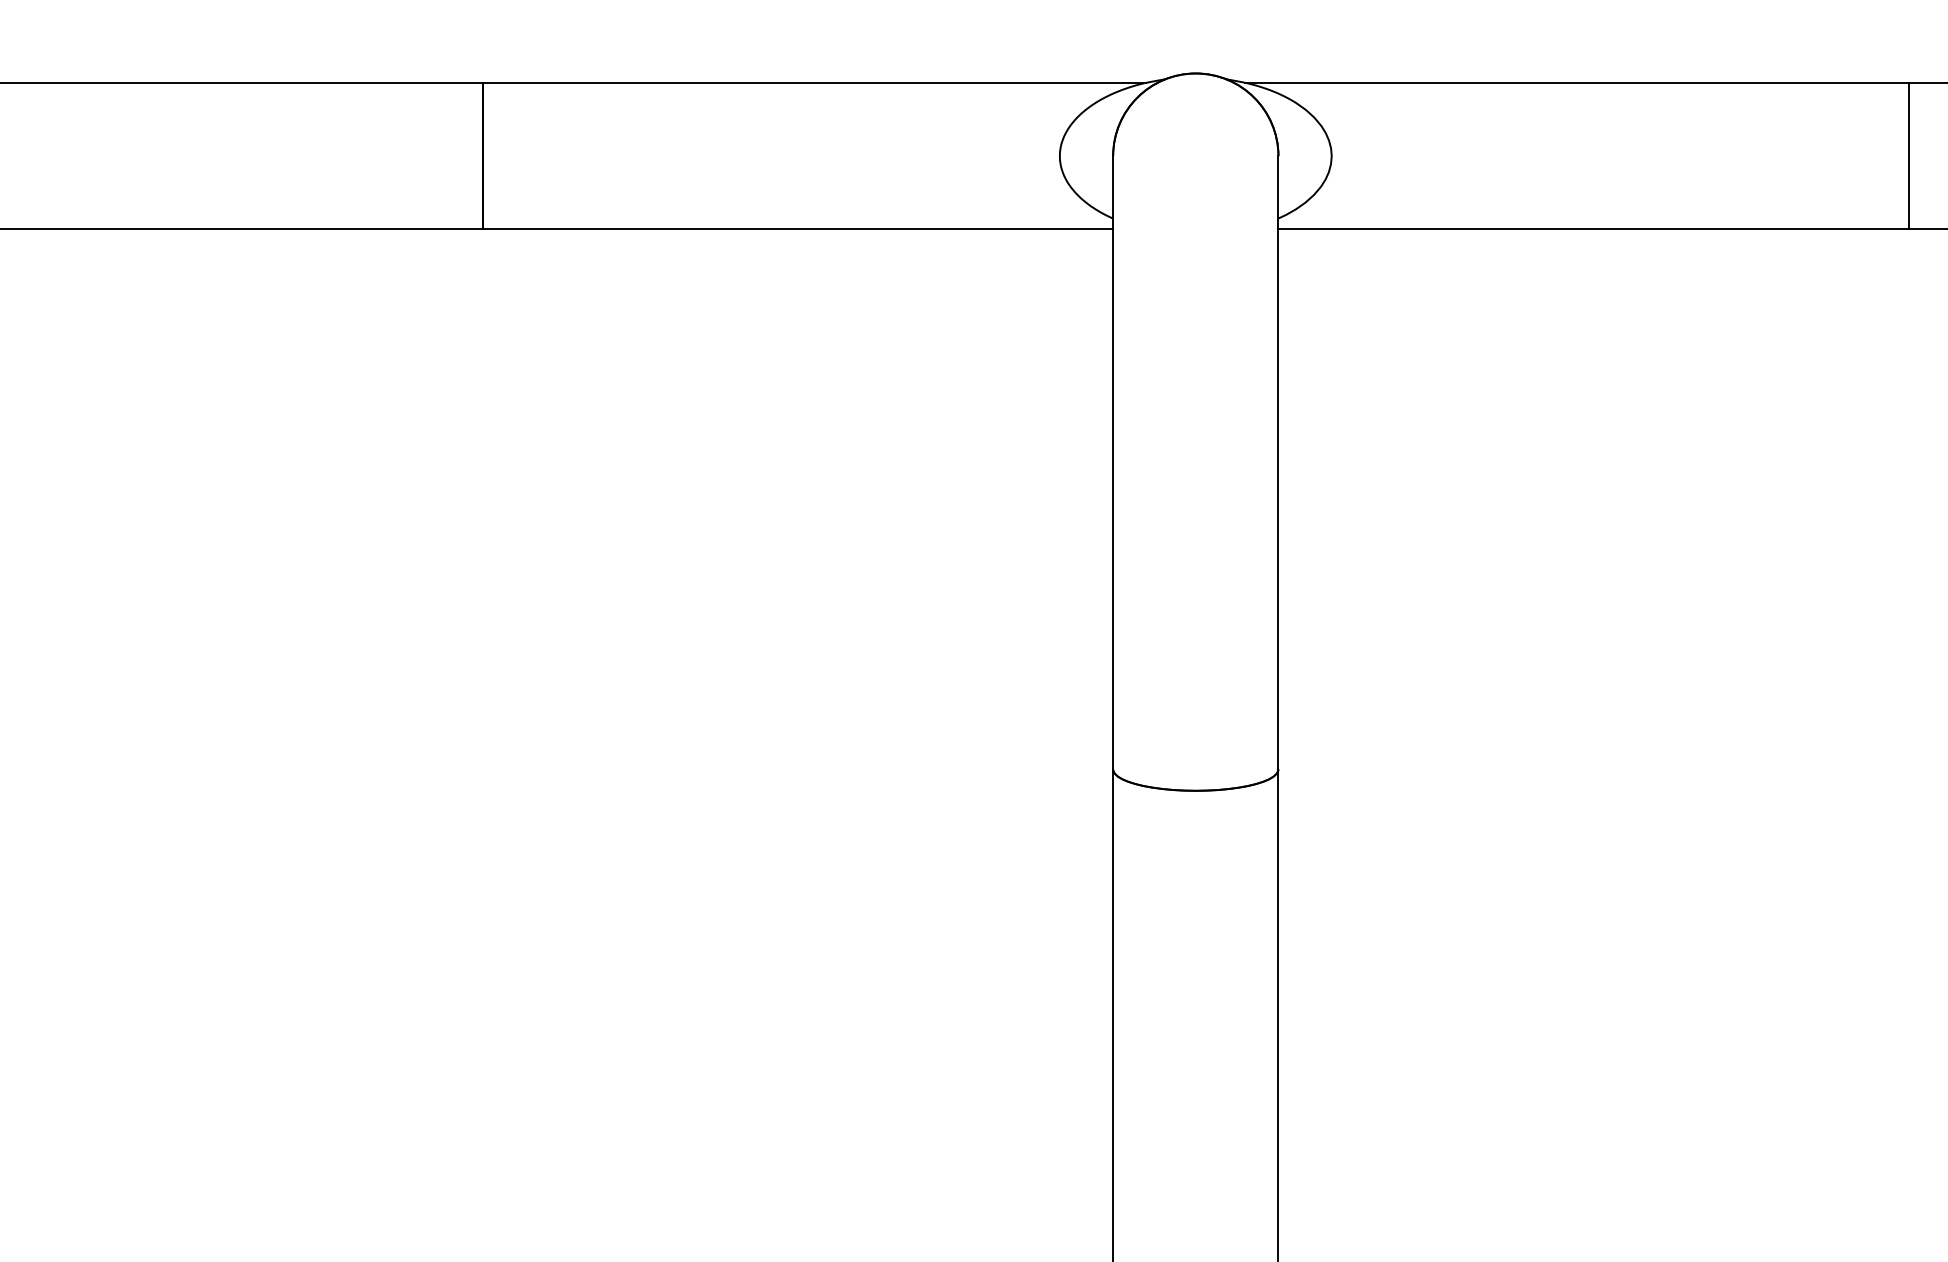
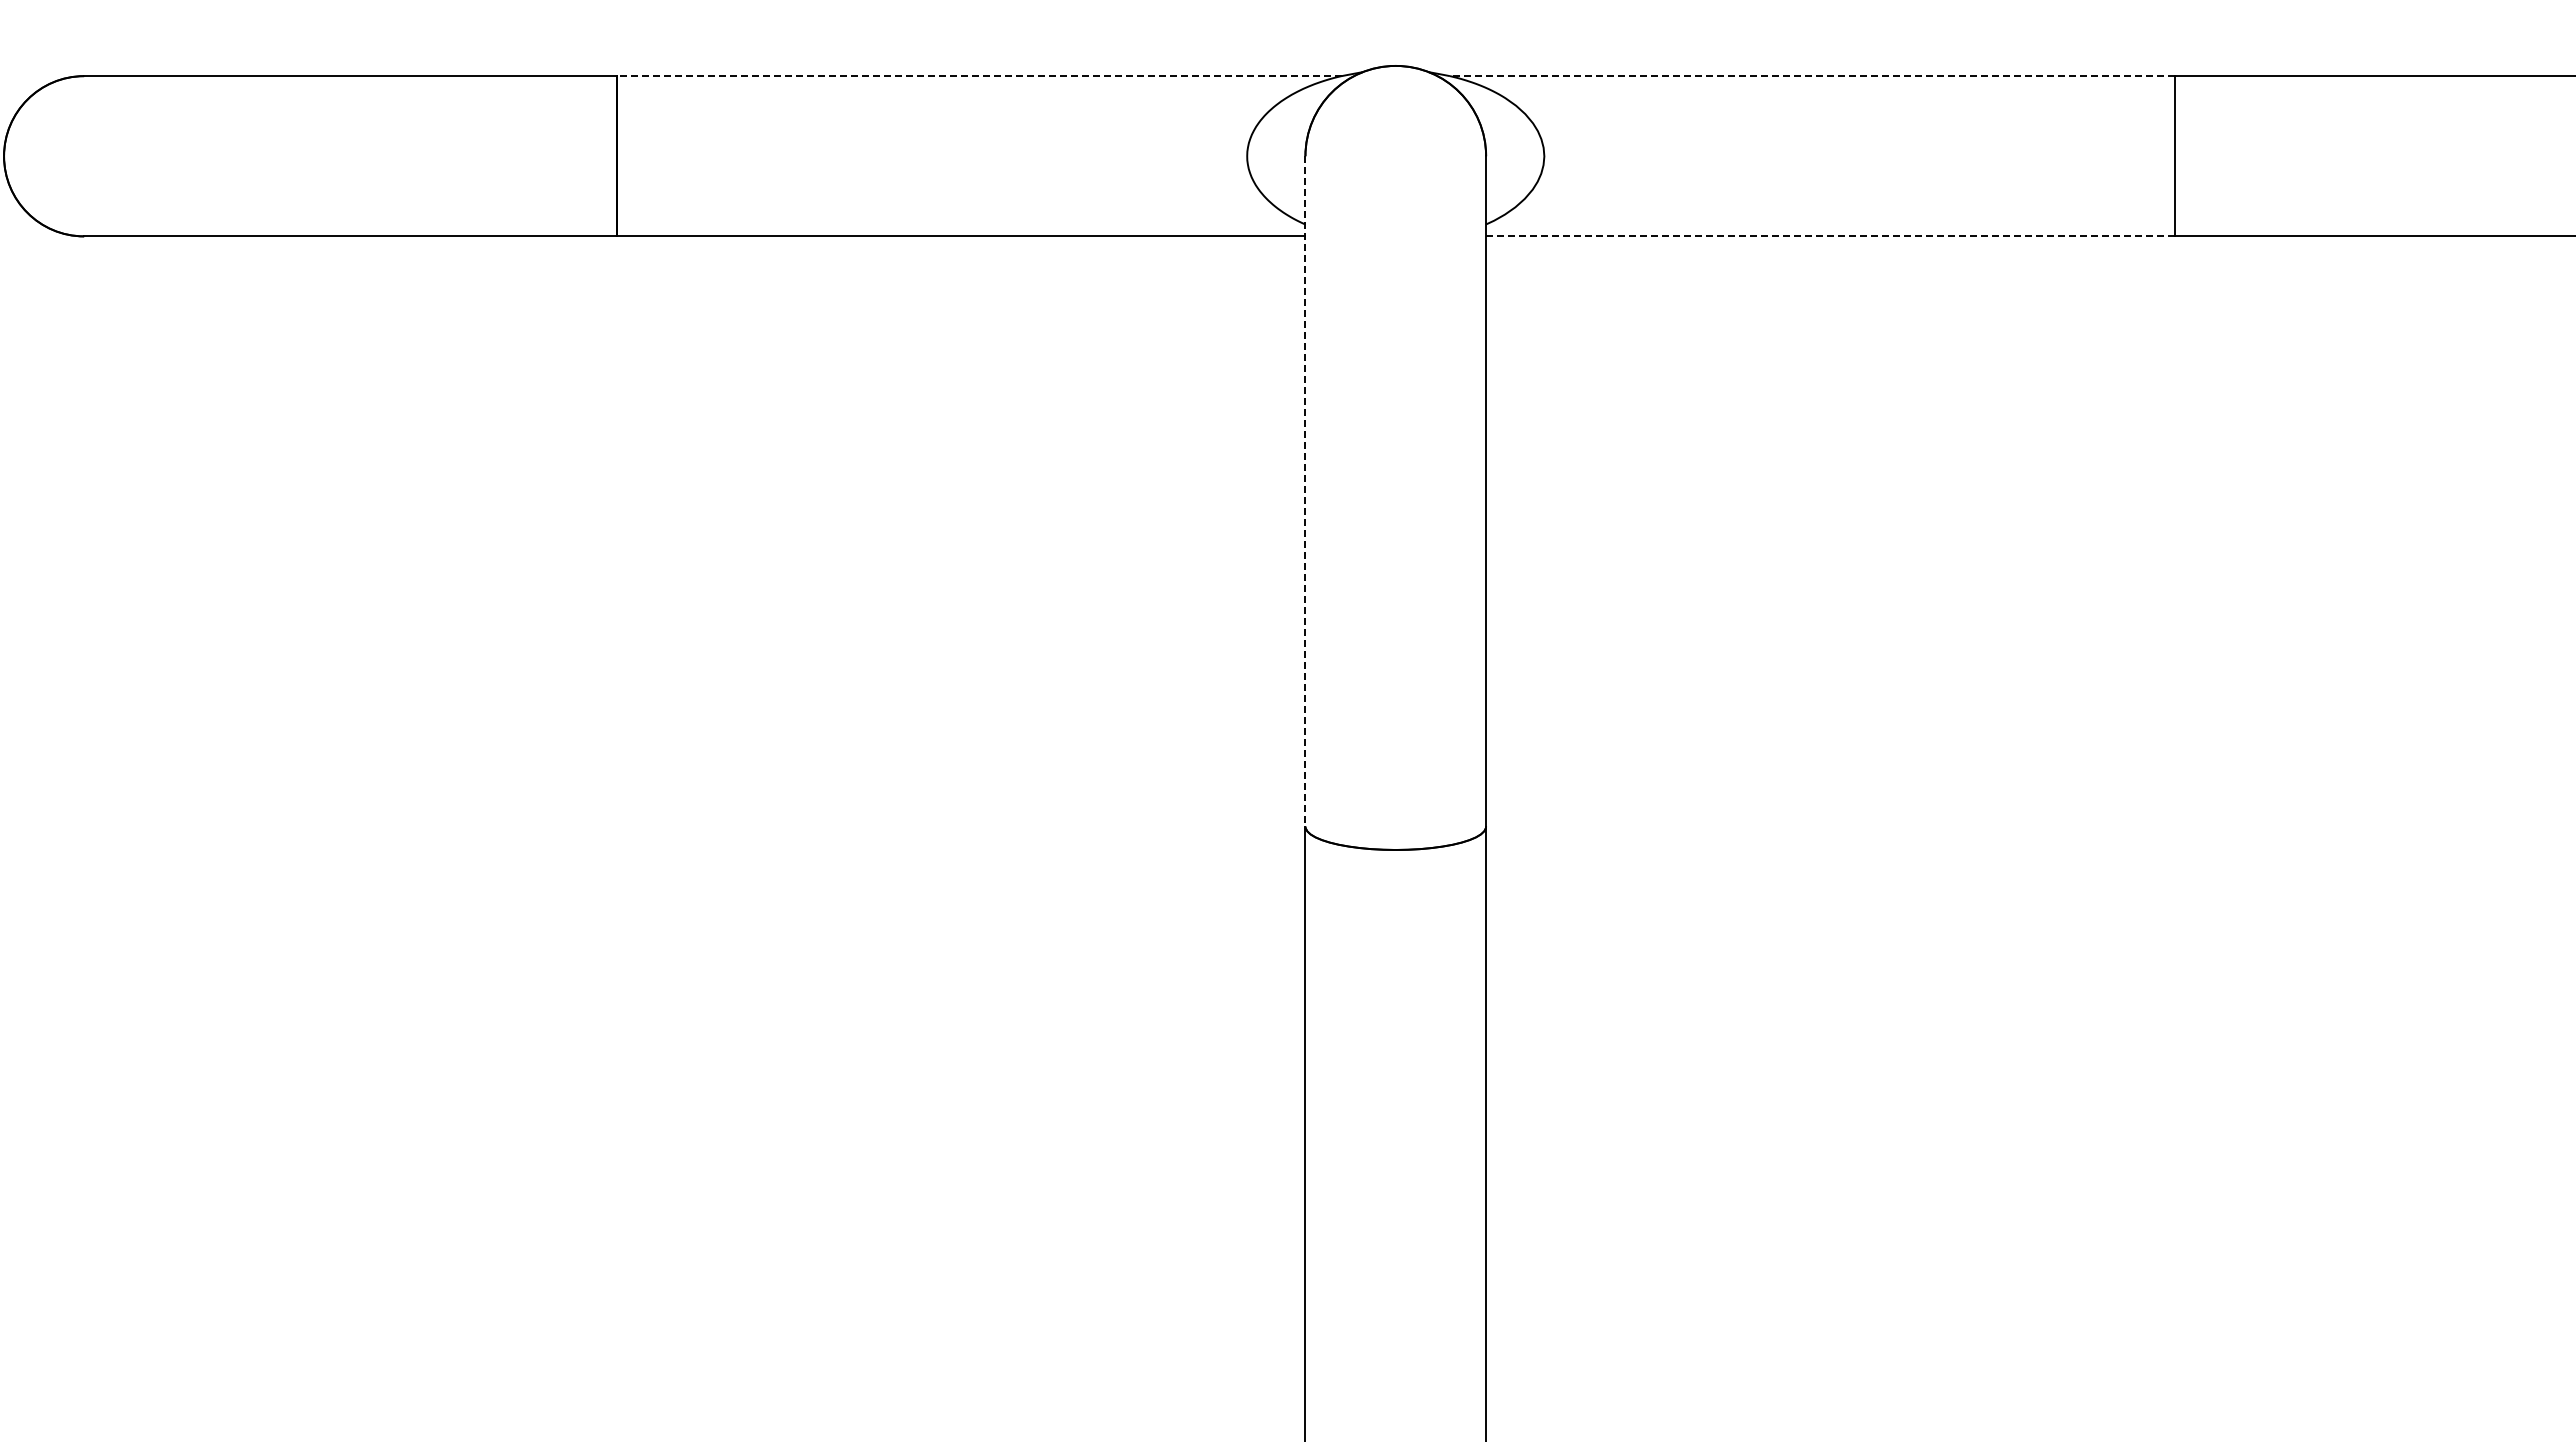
line: (814, 83) -> (978, 76), solid -> dashed
line: (1576, 83) -> (1811, 76), solid -> dashed
line: (1593, 229) -> (1830, 236), solid -> dashed
line: (1113, 462) -> (1305, 491), solid -> dashed

